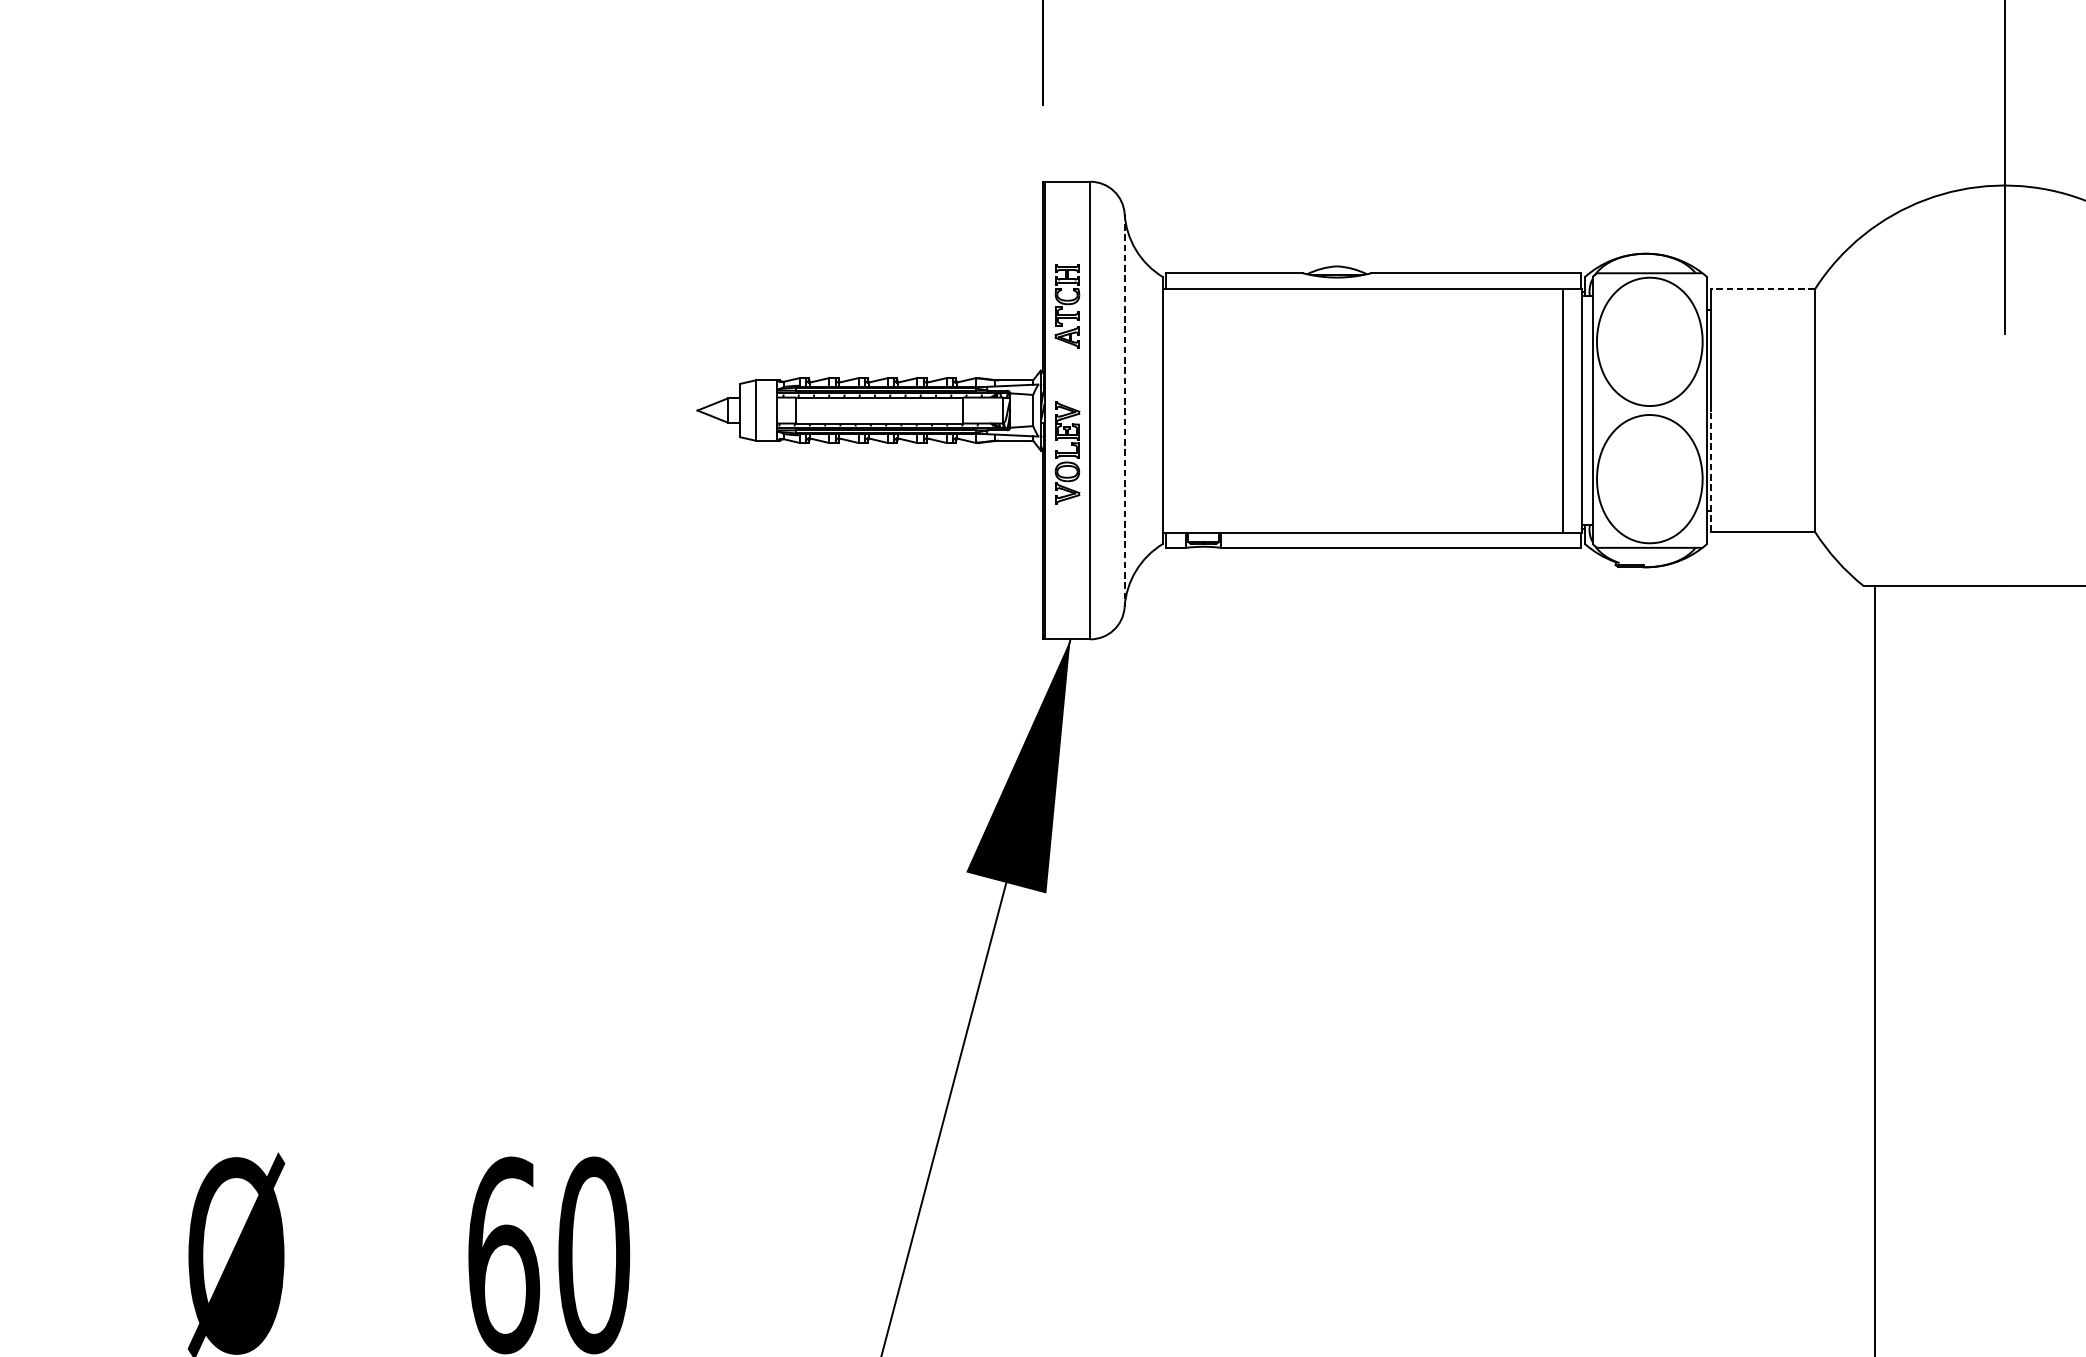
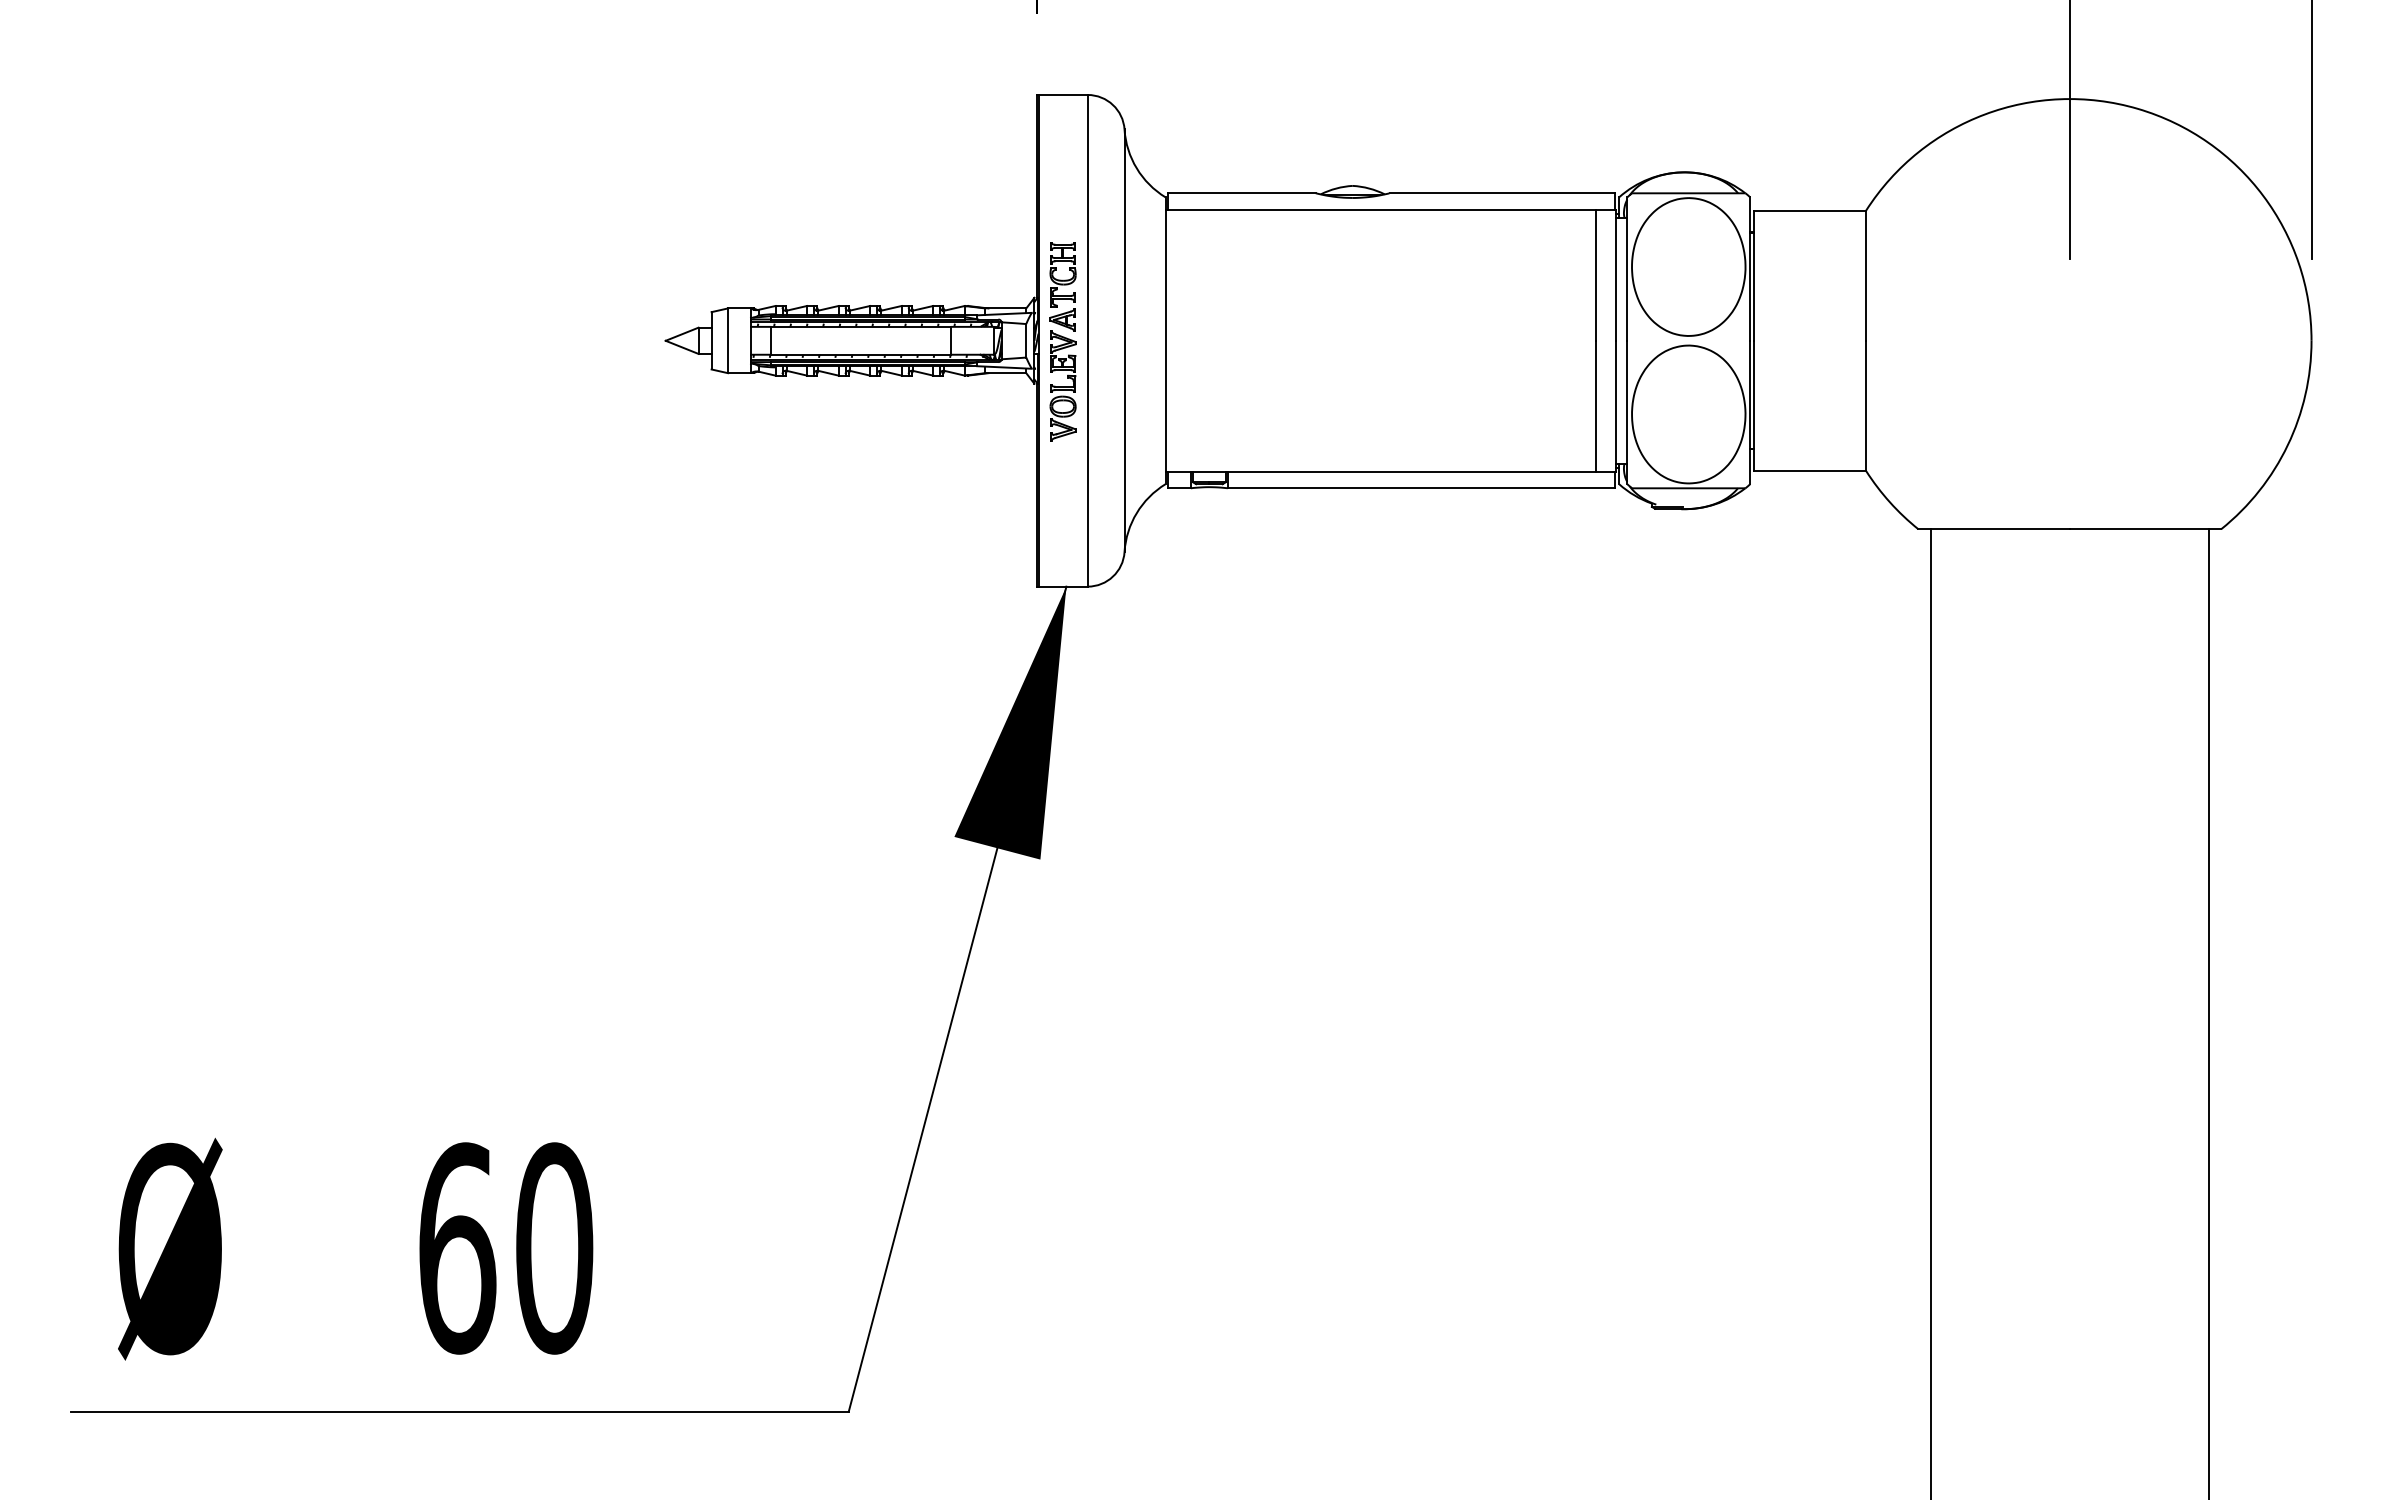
line: (1763, 289) -> (1810, 210), dashed -> solid
part: (1066, 306) -> (1062, 286), moved
line: (1124, 411) -> (1124, 341), dashed -> solid
line: (1711, 470) -> (1754, 405), dashed -> solid

